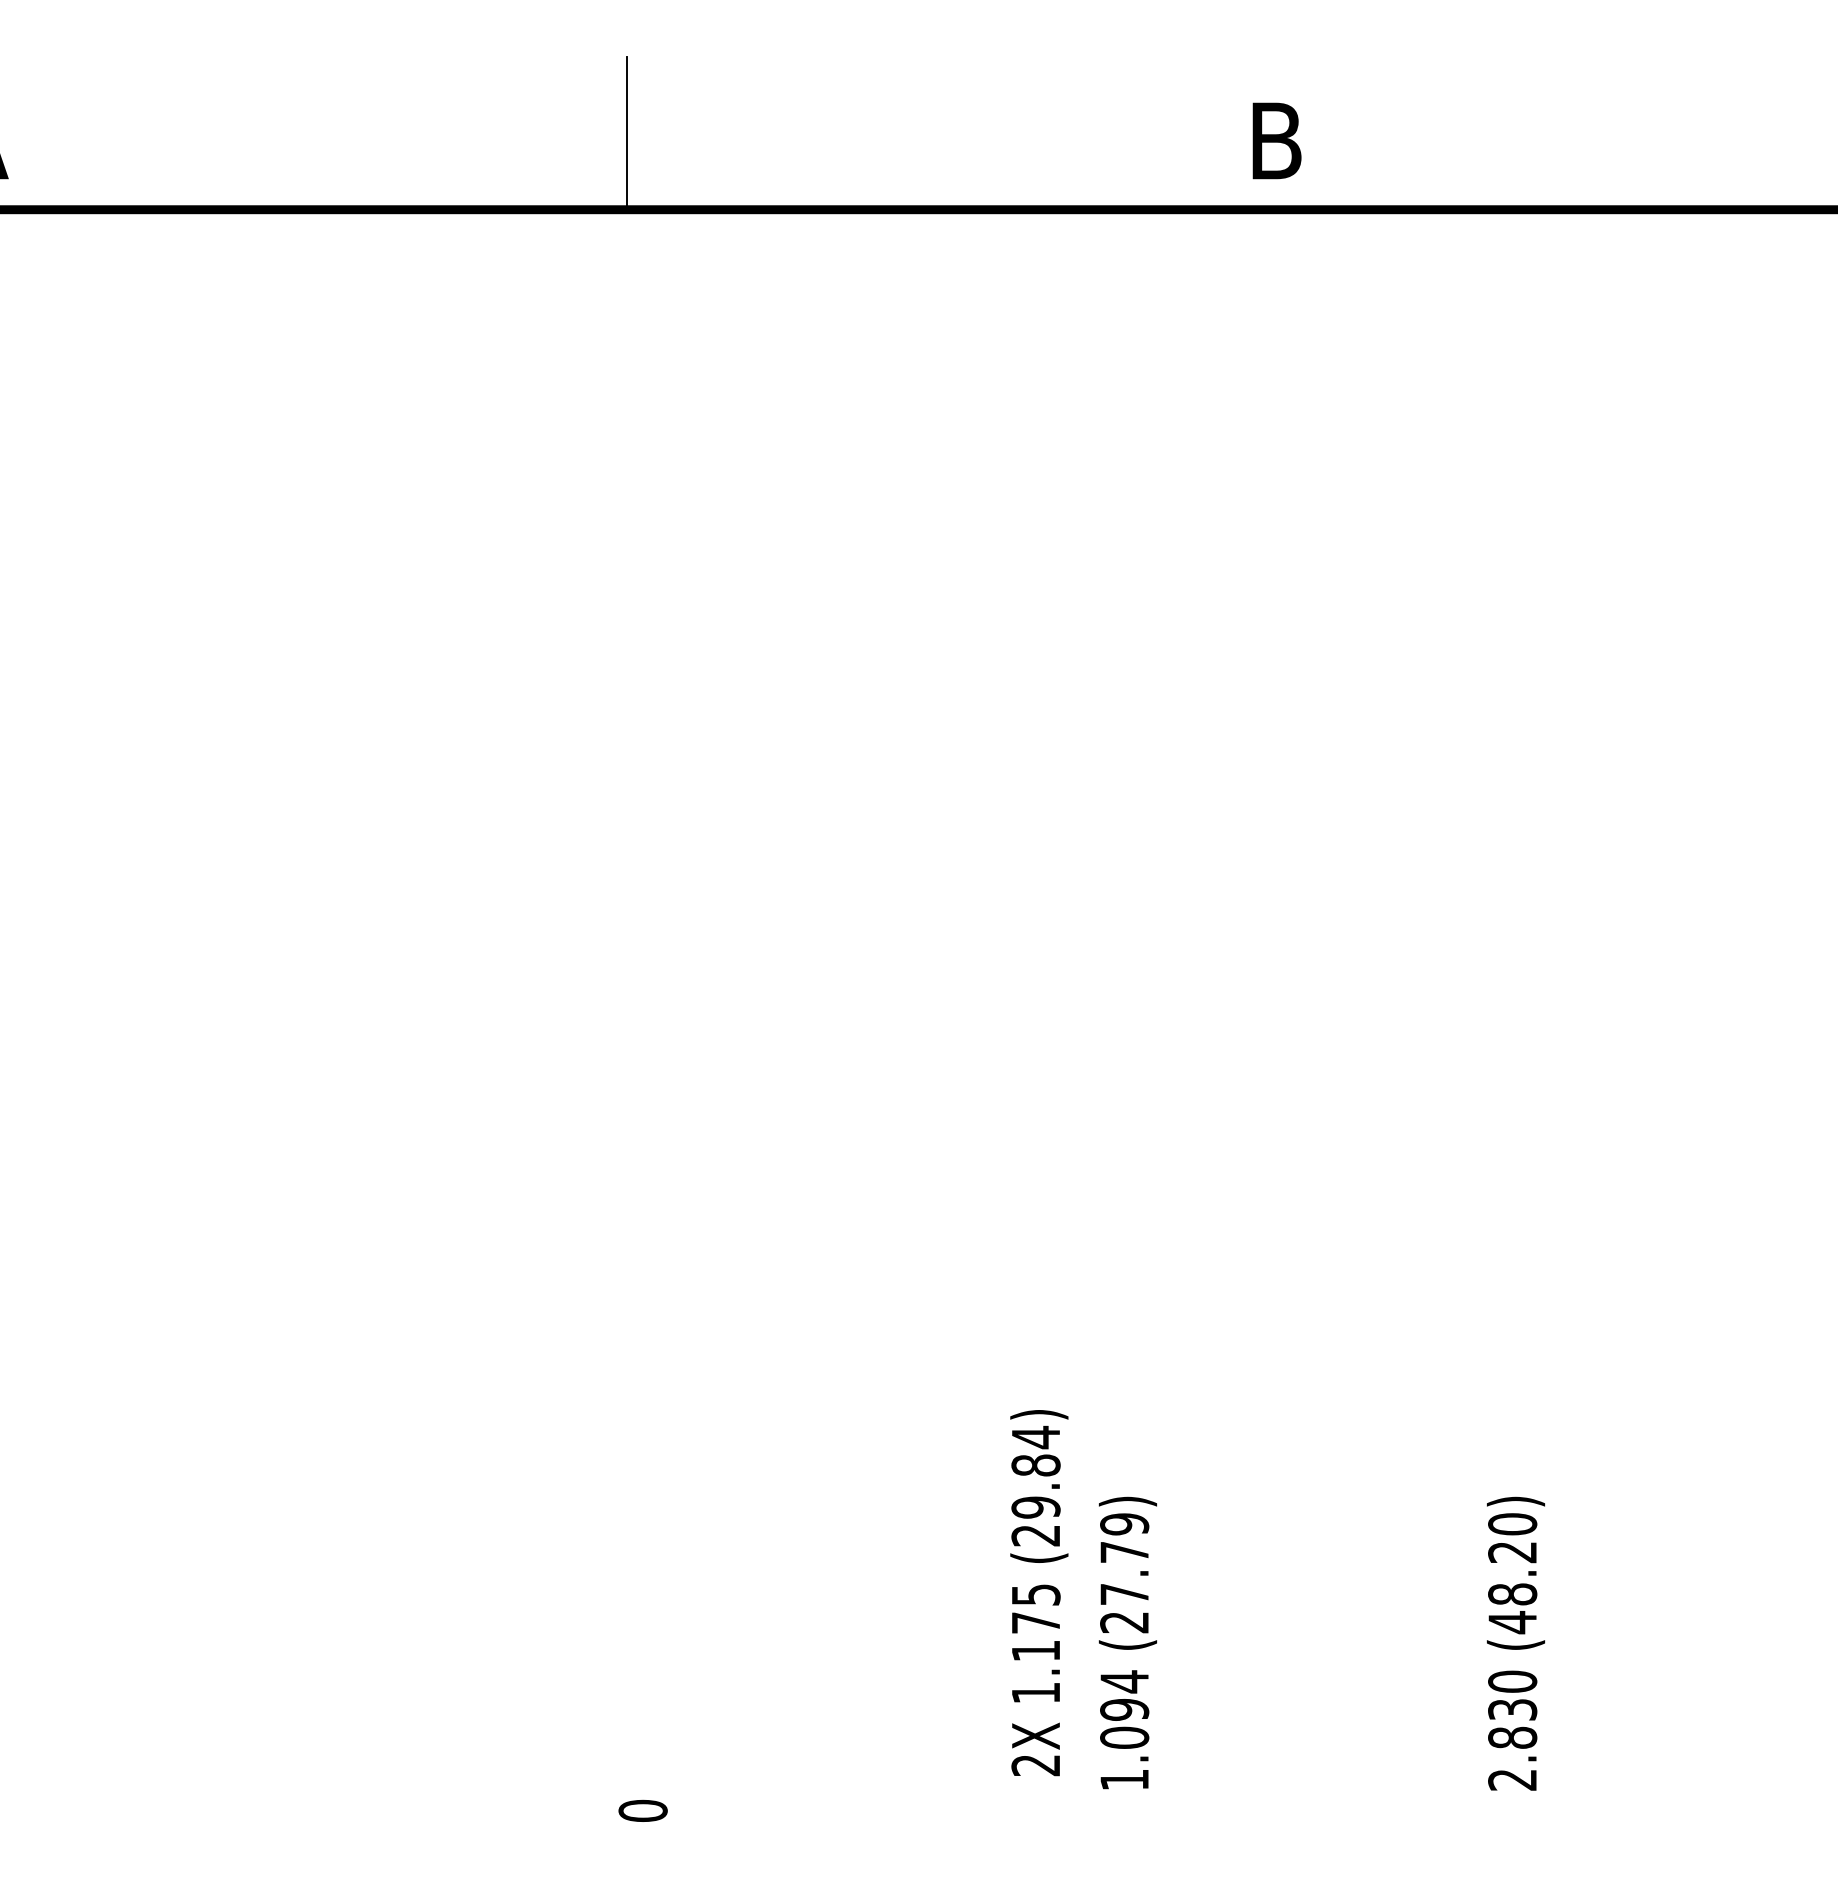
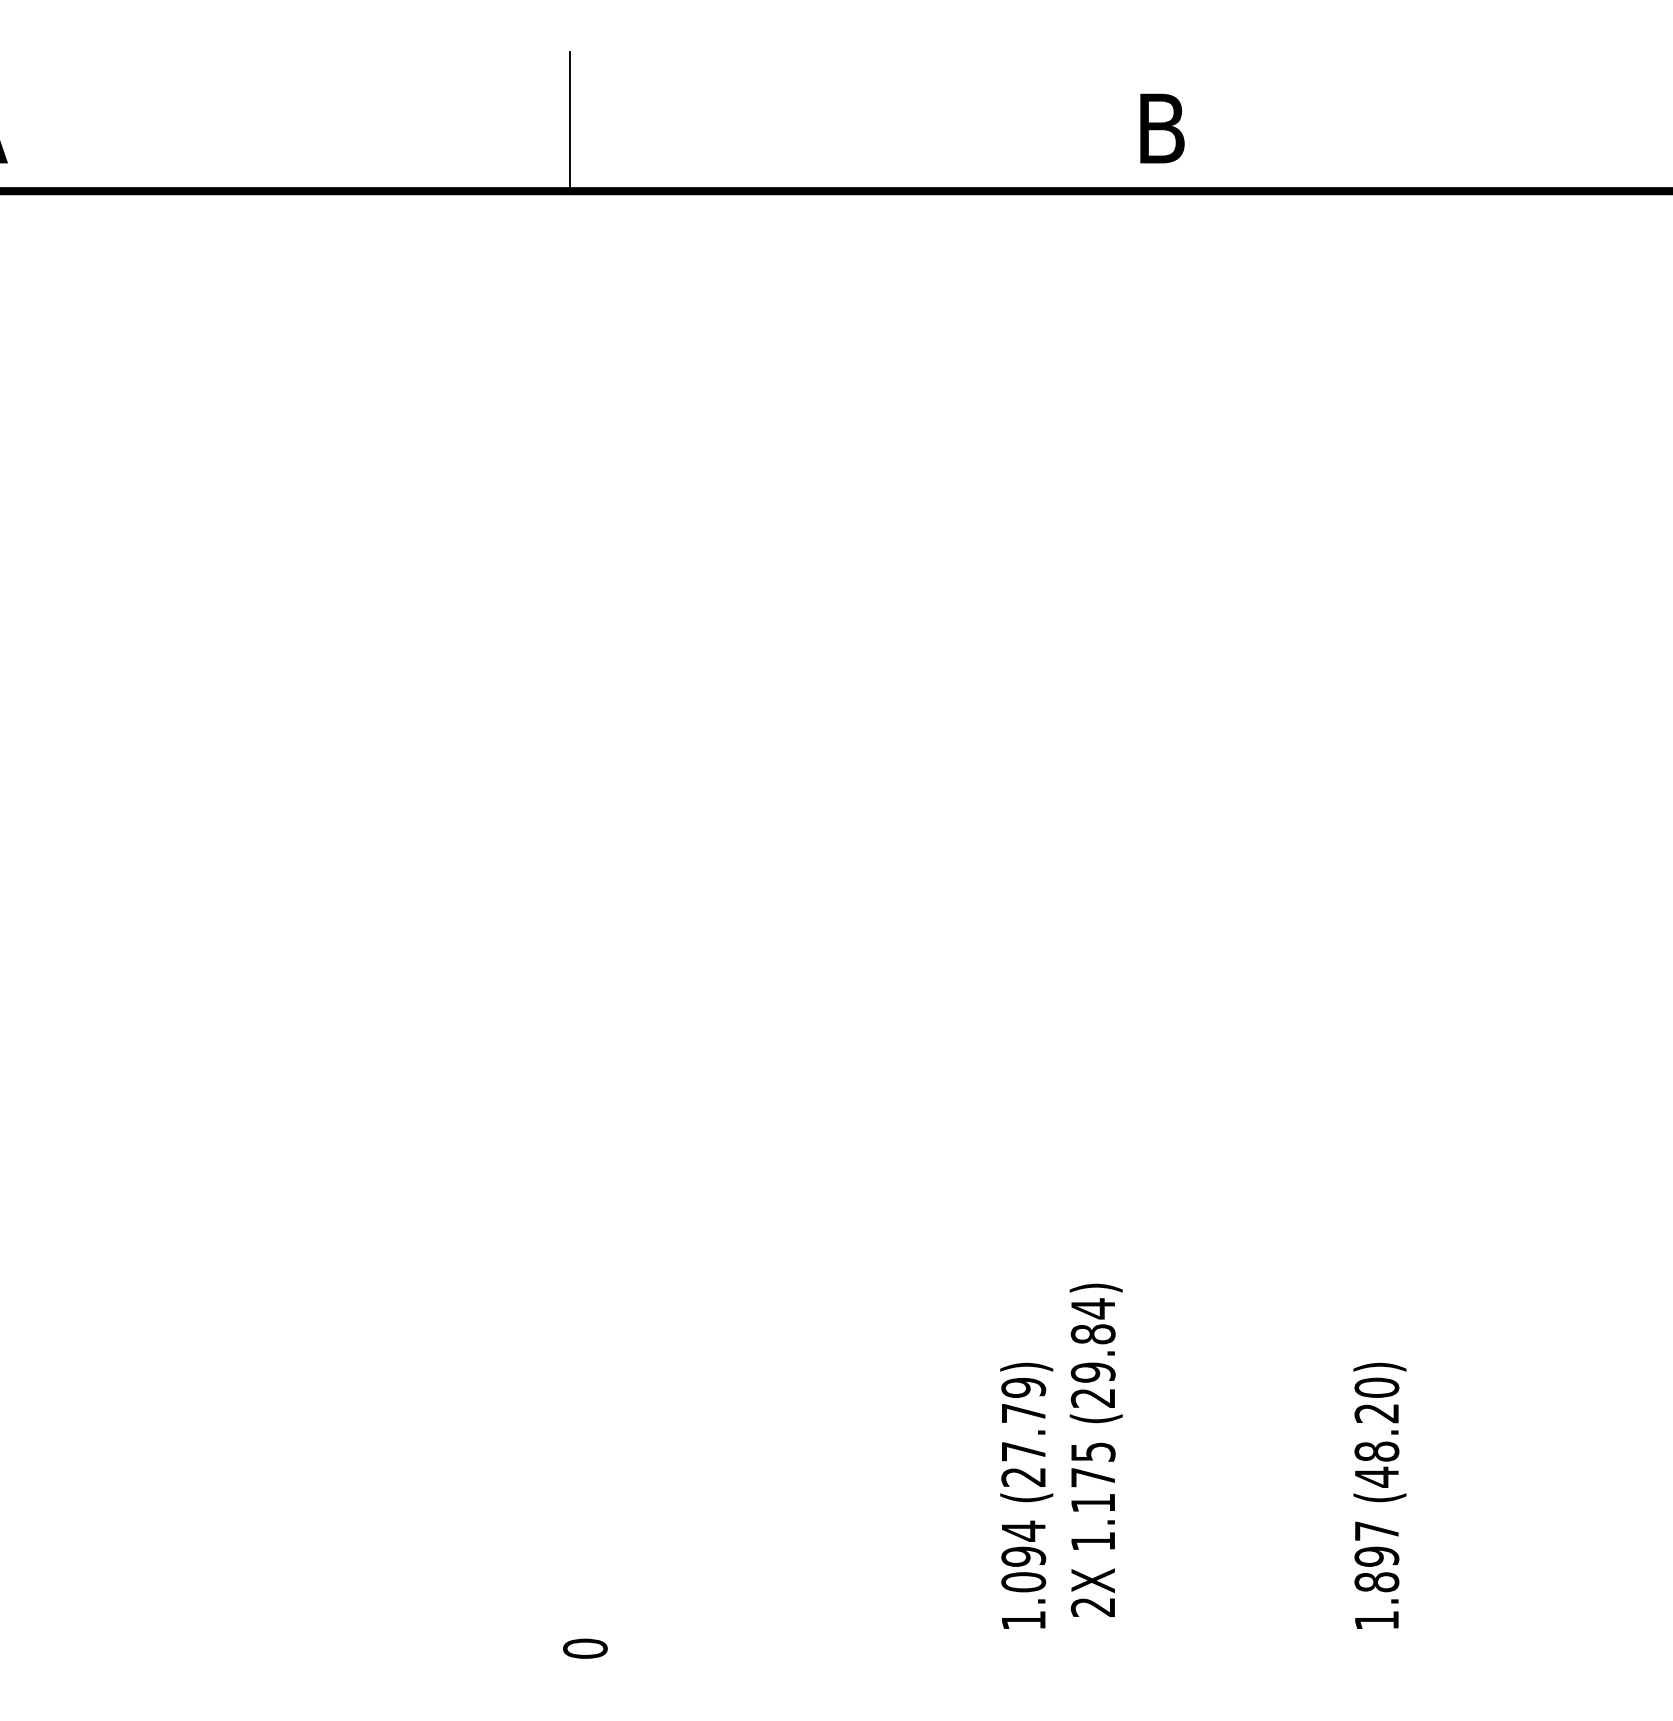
text: (1039, 1593) -> (1096, 1450), moved
text: (1512, 1730) -> (1376, 1575), 2.830 -> 1.897

